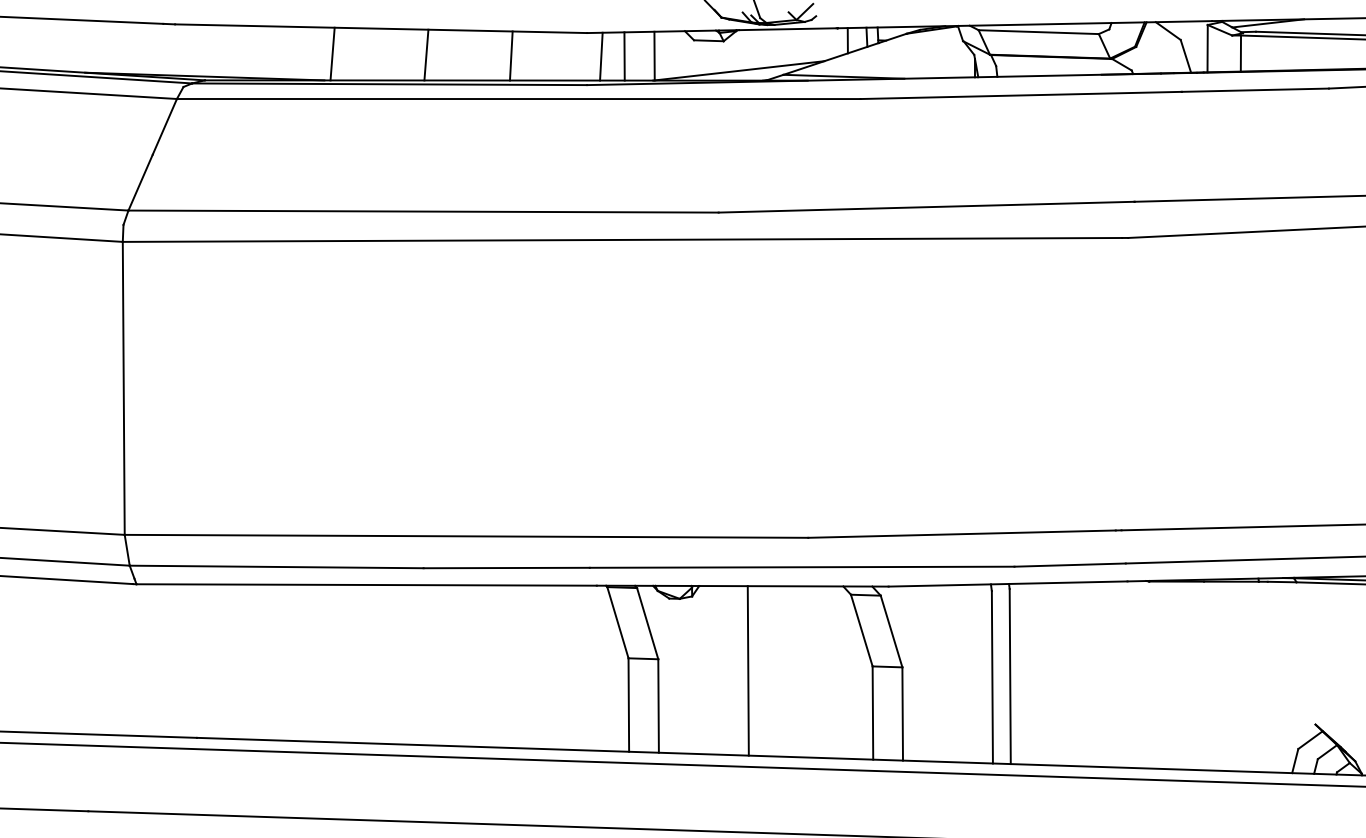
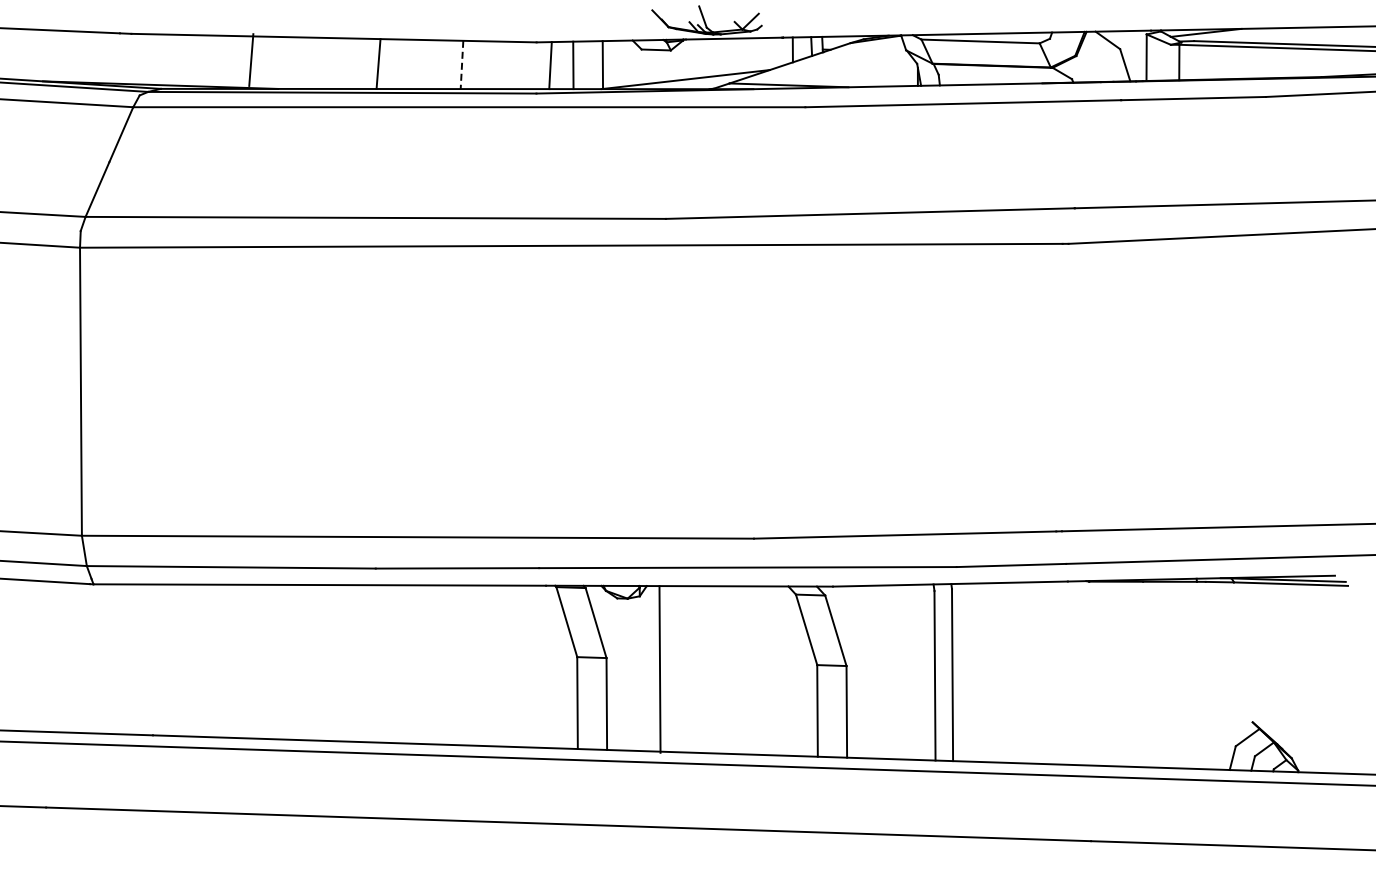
line: (332, 53) -> (251, 59), moved
line: (510, 56) -> (461, 65), solid -> dashed
line: (747, 670) -> (659, 669), moved

